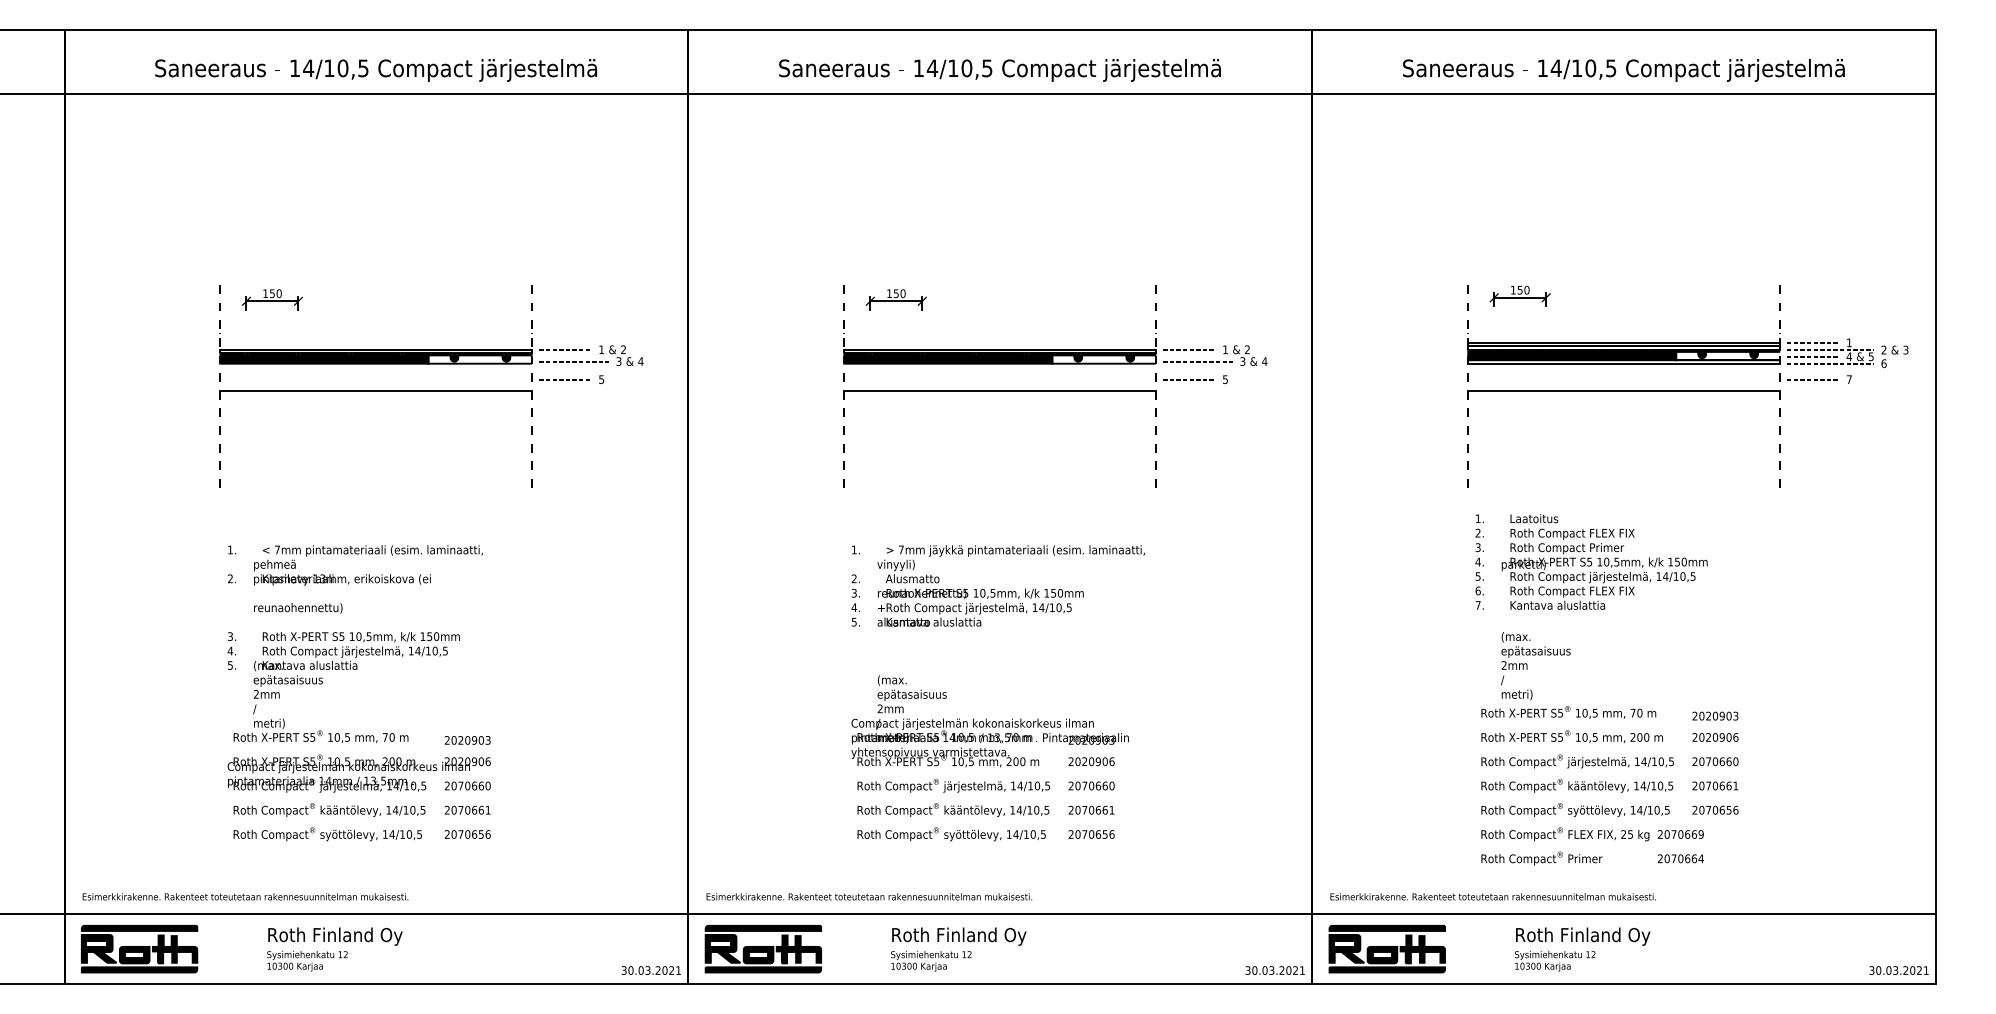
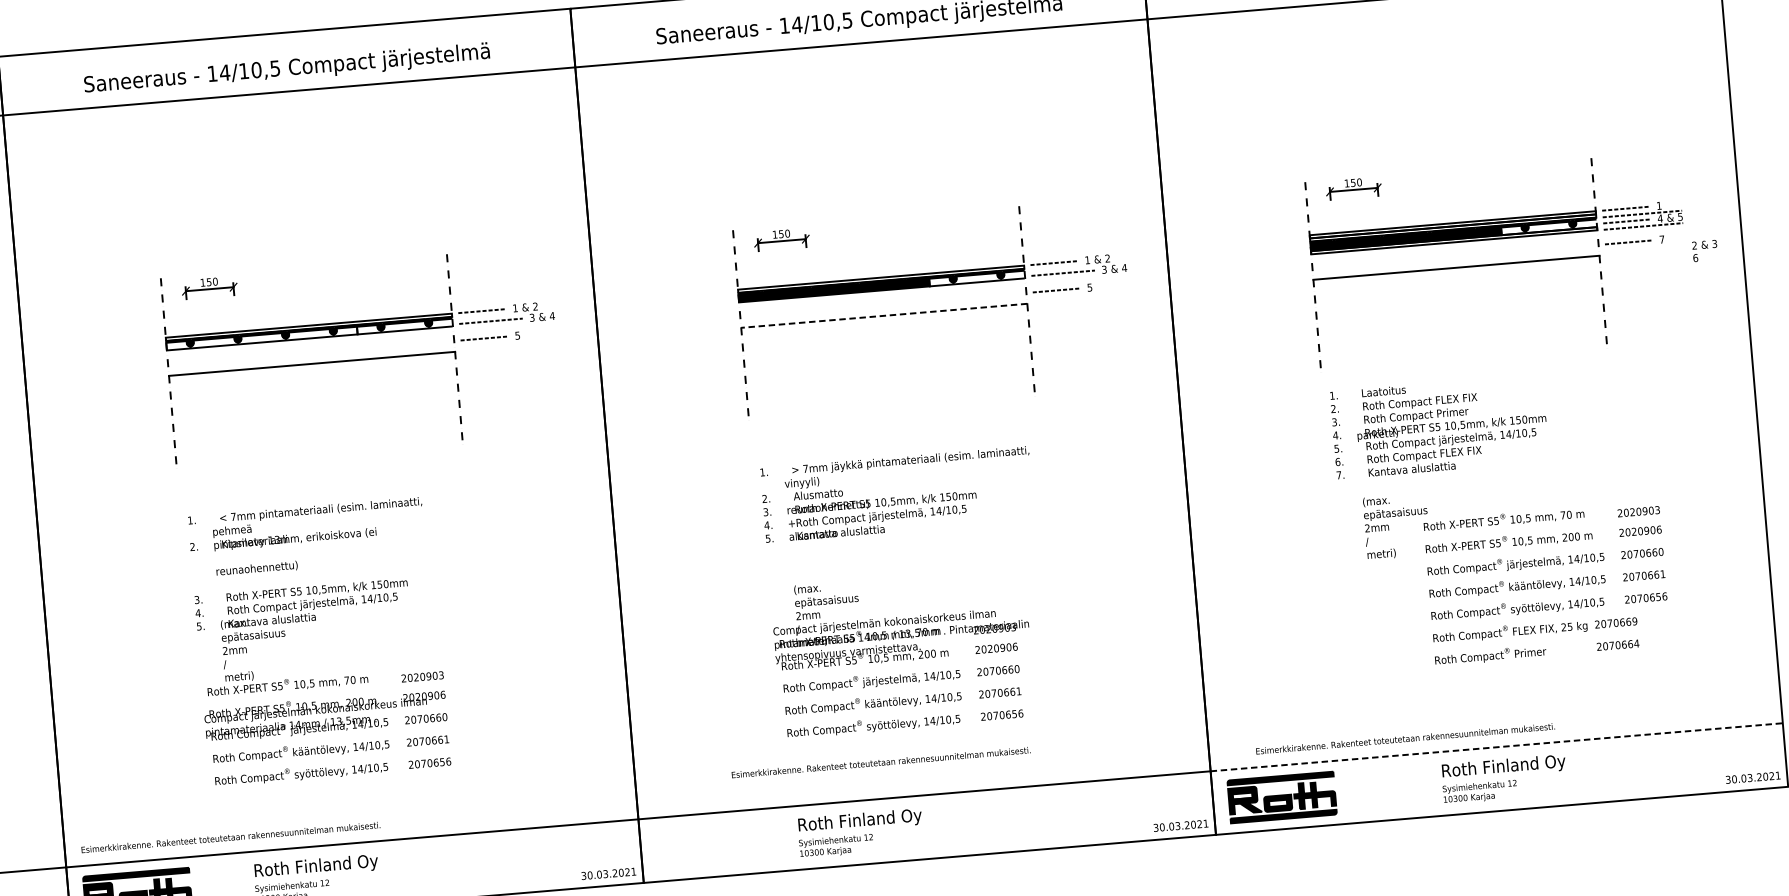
text: (1894, 356) -> (1704, 250), moved
fill: (324, 359) -> (261, 338), removed
line: (1000, 391) -> (884, 315), solid -> dashed
text: (1609, 785) -> (1547, 583), moved
text: (869, 896) -> (881, 762), moved
text: (1492, 896) -> (1404, 738), moved
line: (1624, 914) -> (1497, 747), solid -> dashed
part: (762, 949) -> (709, 845), removed
text: (958, 949) -> (860, 833), moved
text: (1582, 949) -> (1504, 779), moved

